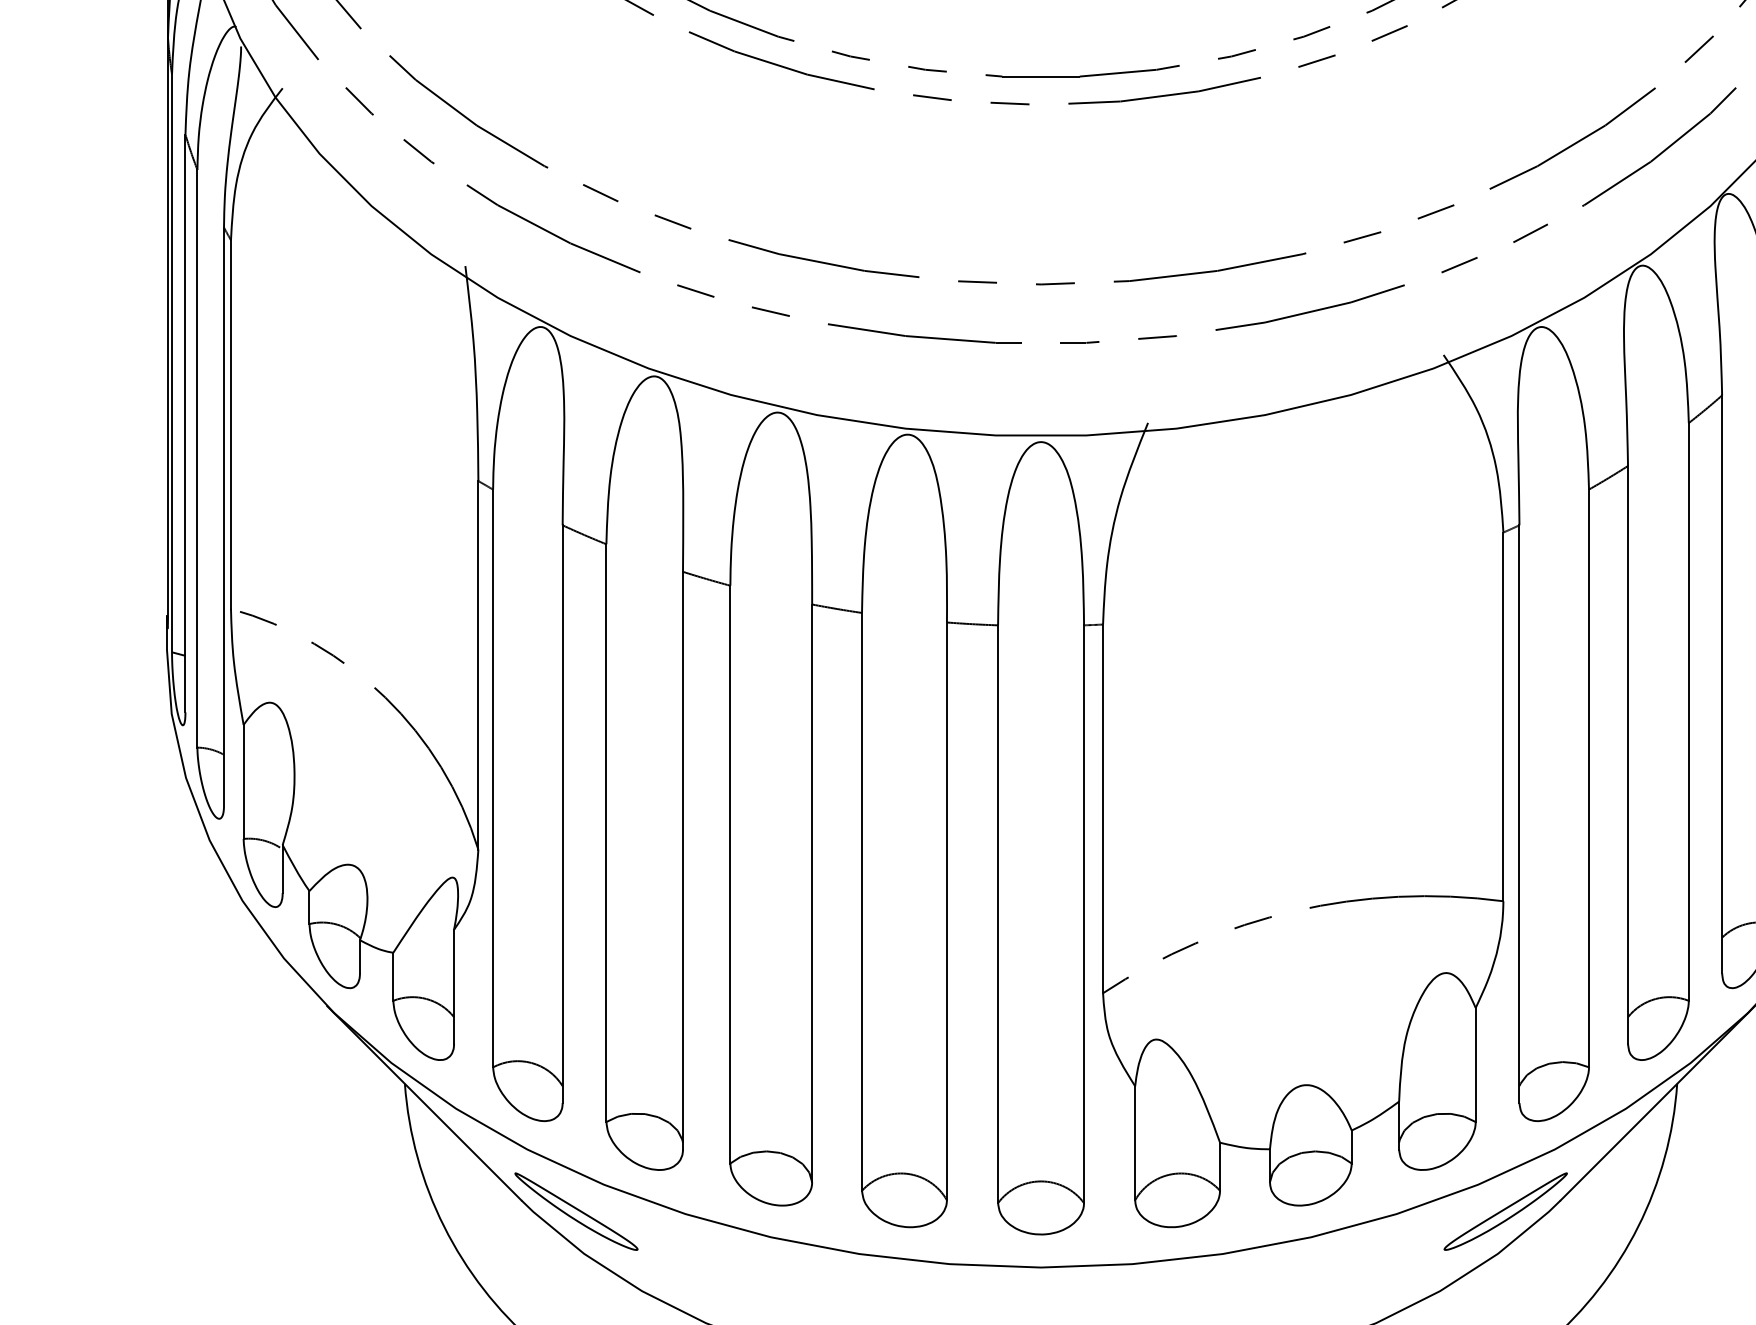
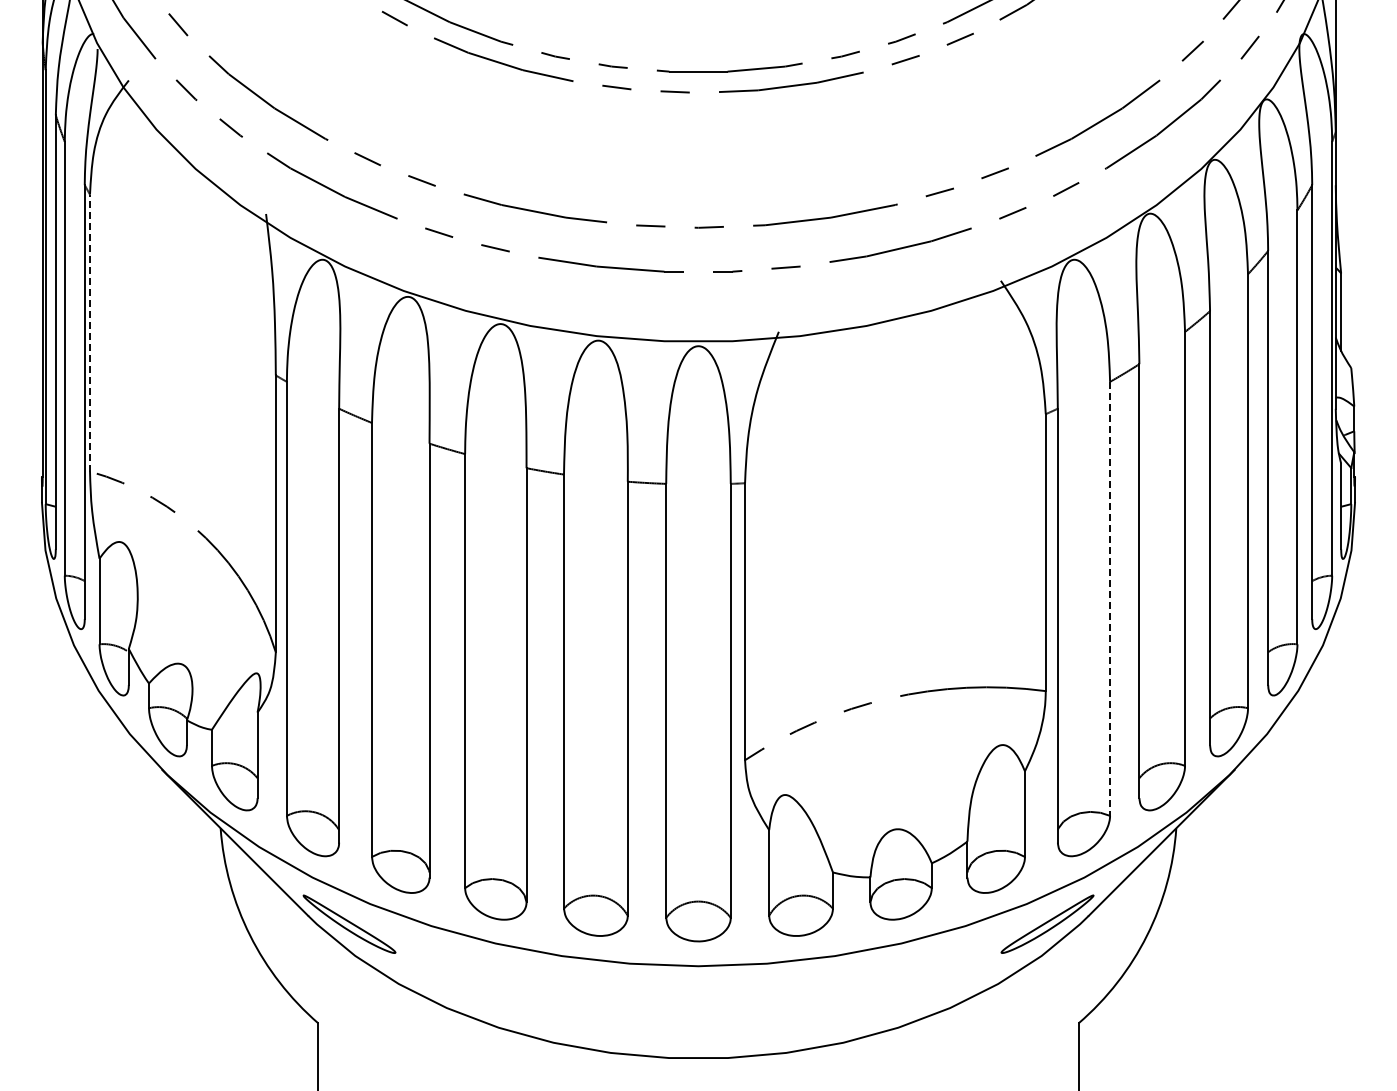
line: (231, 423) -> (90, 332), solid -> dashed
line: (1589, 777) -> (1110, 598), solid -> dashed

